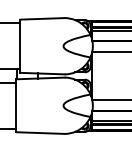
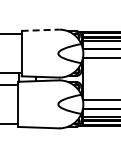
line: (42, 19) -> (40, 30), solid -> dashed

